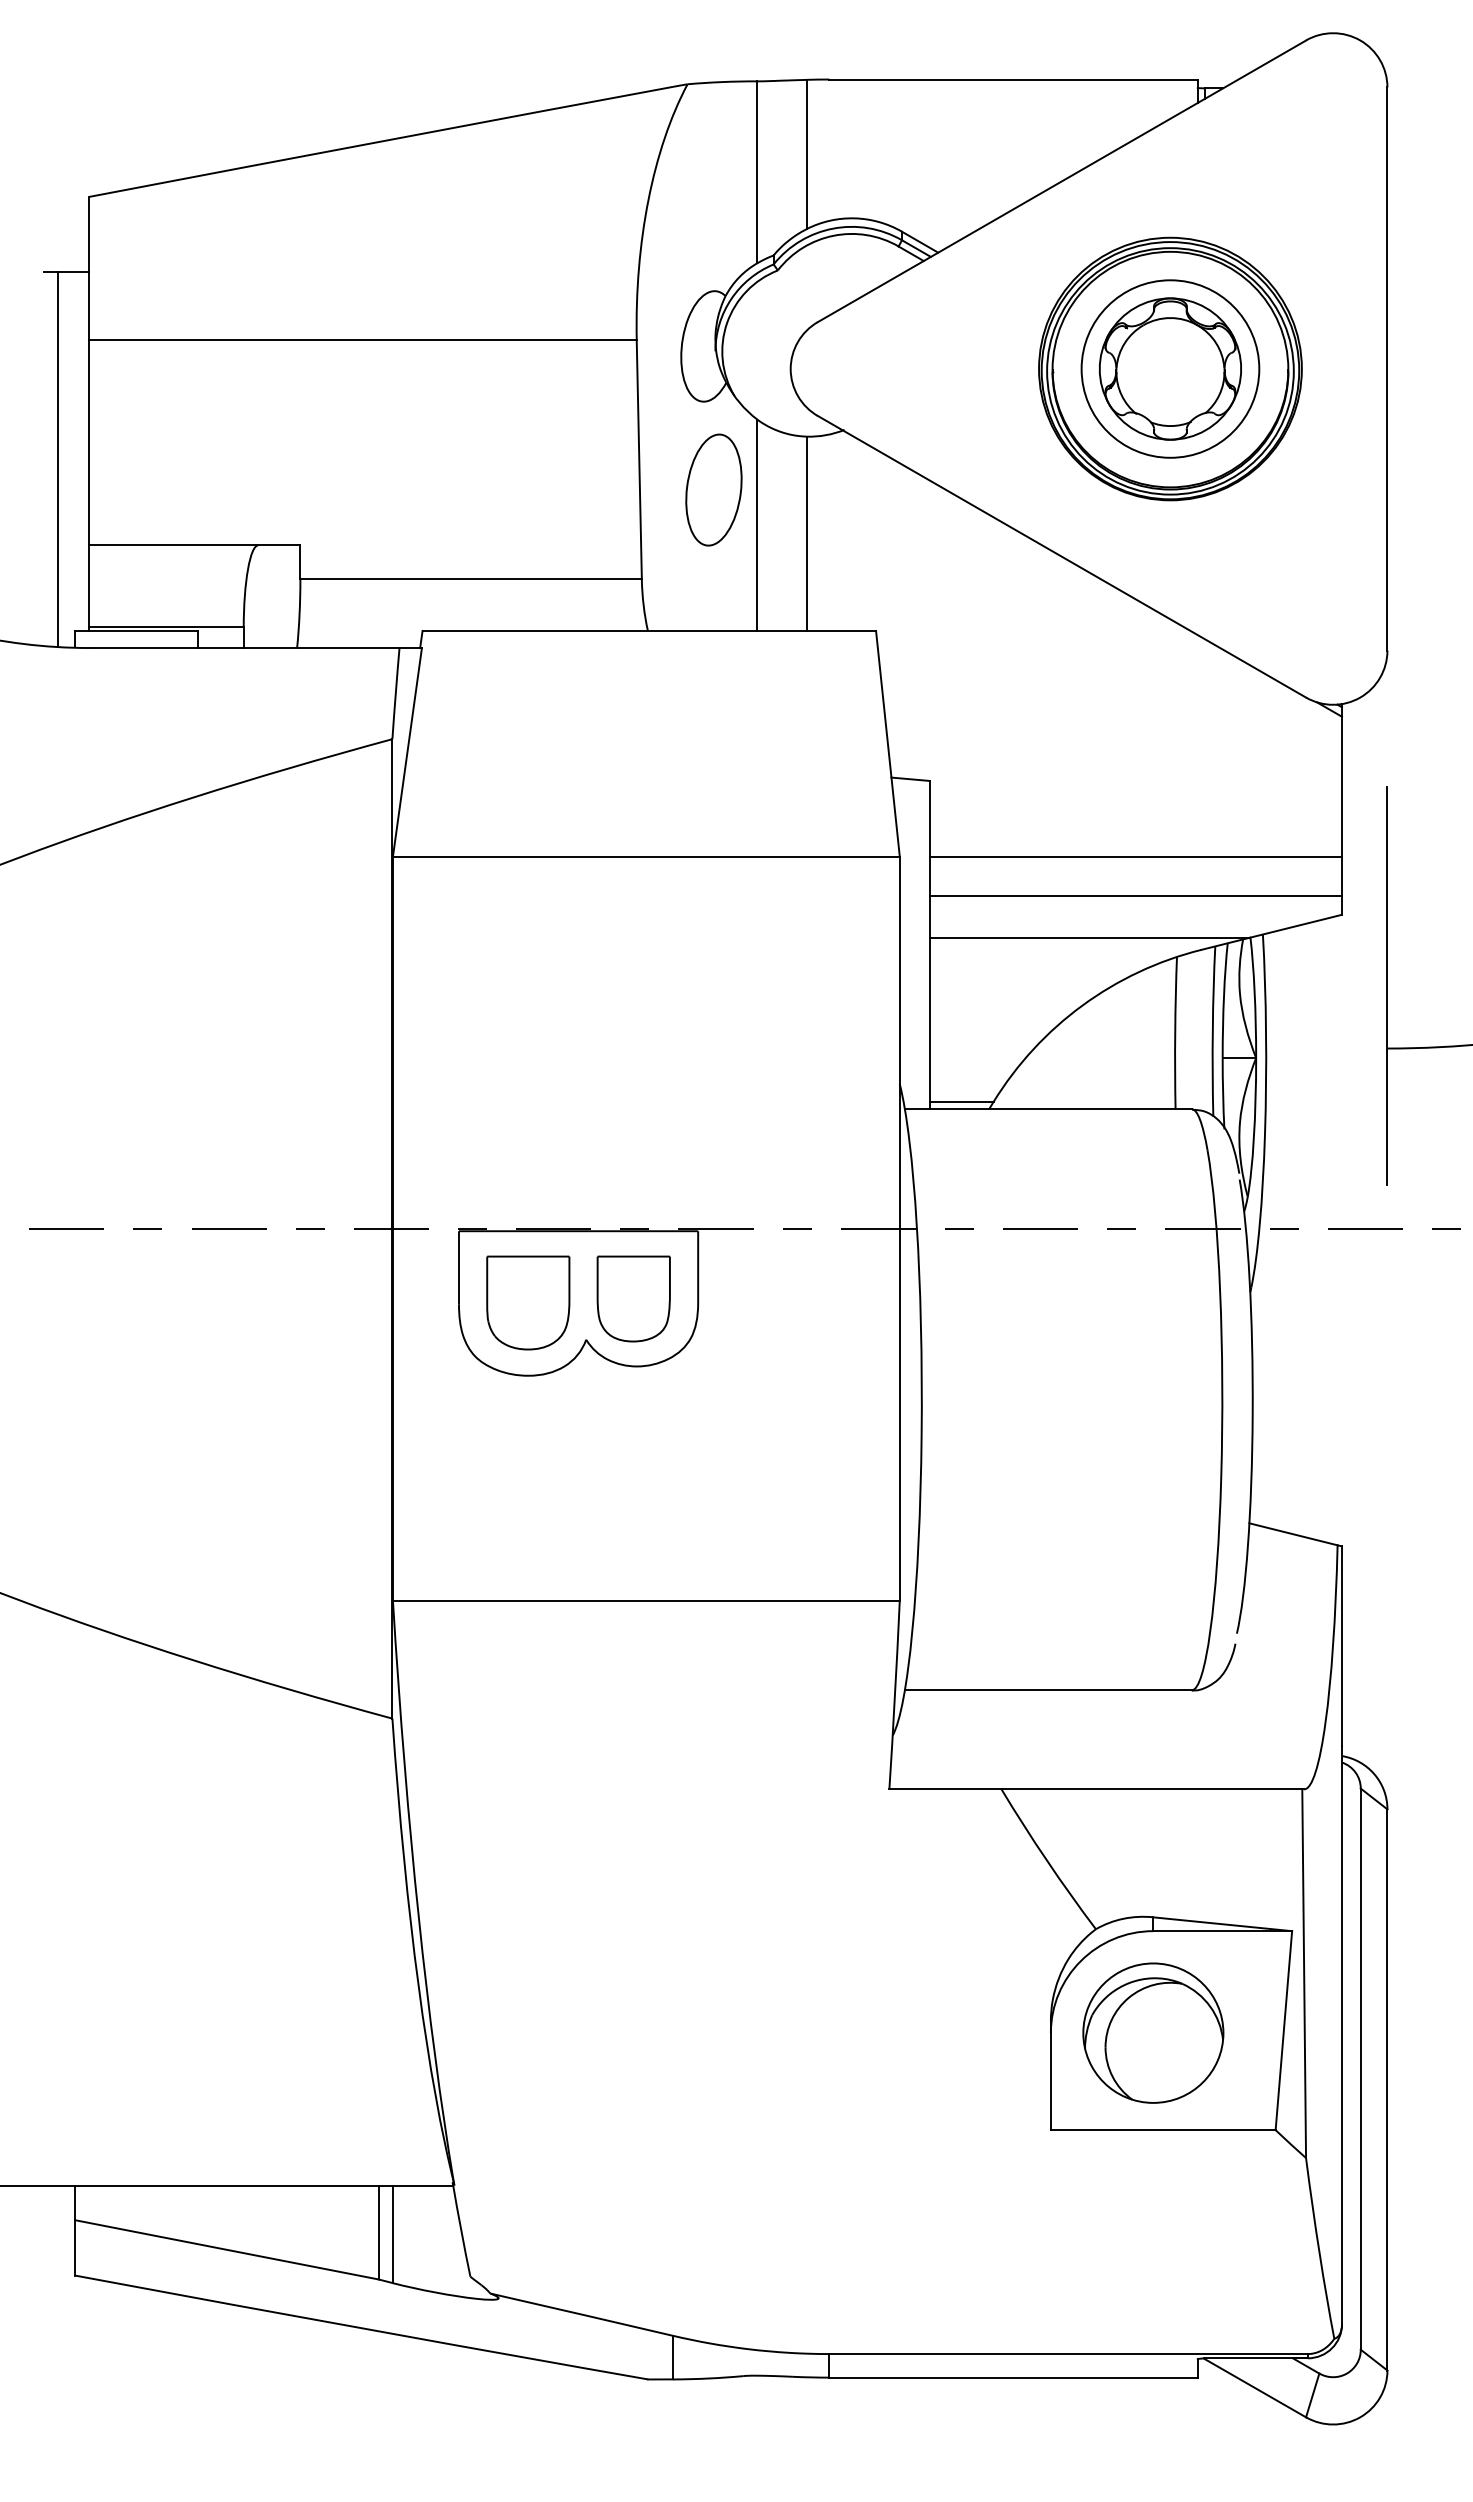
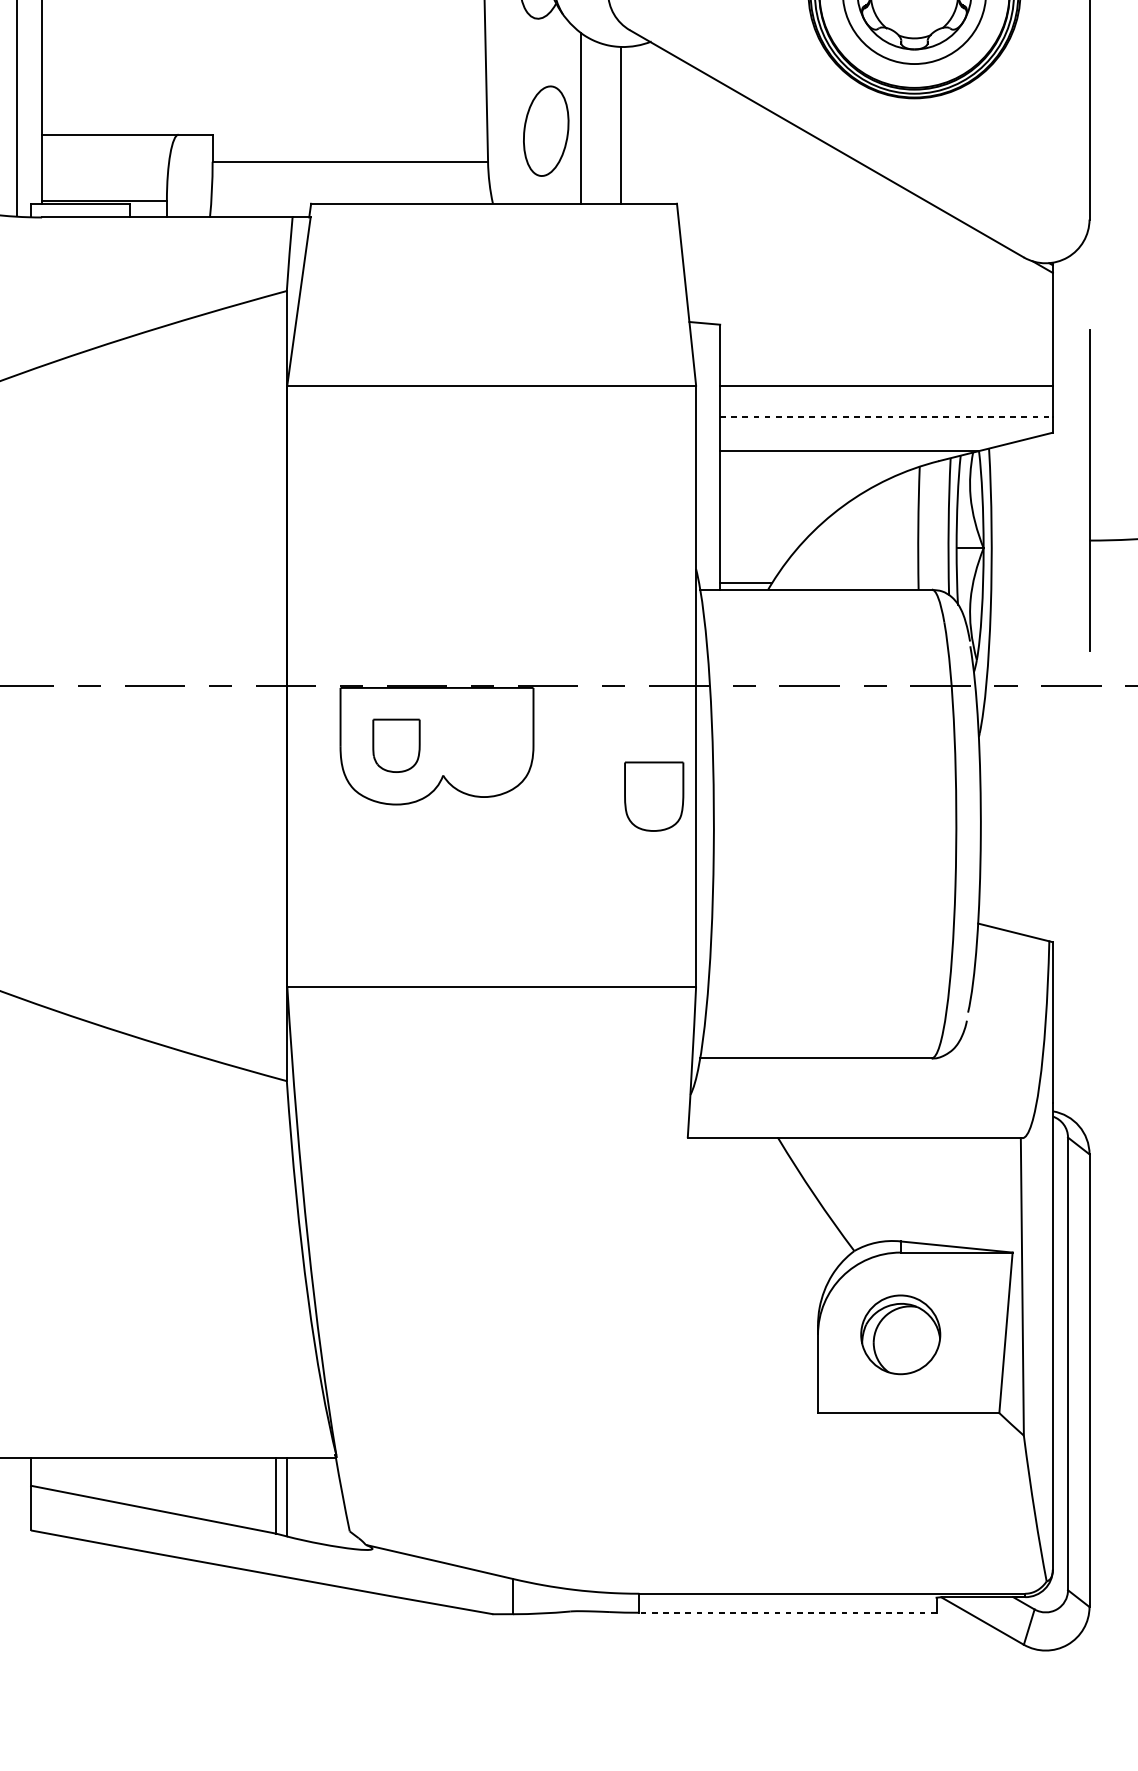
part: (713, 489) -> (545, 130), moved
line: (1136, 895) -> (887, 417), solid -> dashed
part: (633, 1298) -> (653, 796), moved
part: (528, 1302) -> (396, 745), size x0.7
part: (1153, 2032) -> (900, 1334), size x0.7
line: (1013, 2377) -> (787, 1612), solid -> dashed

